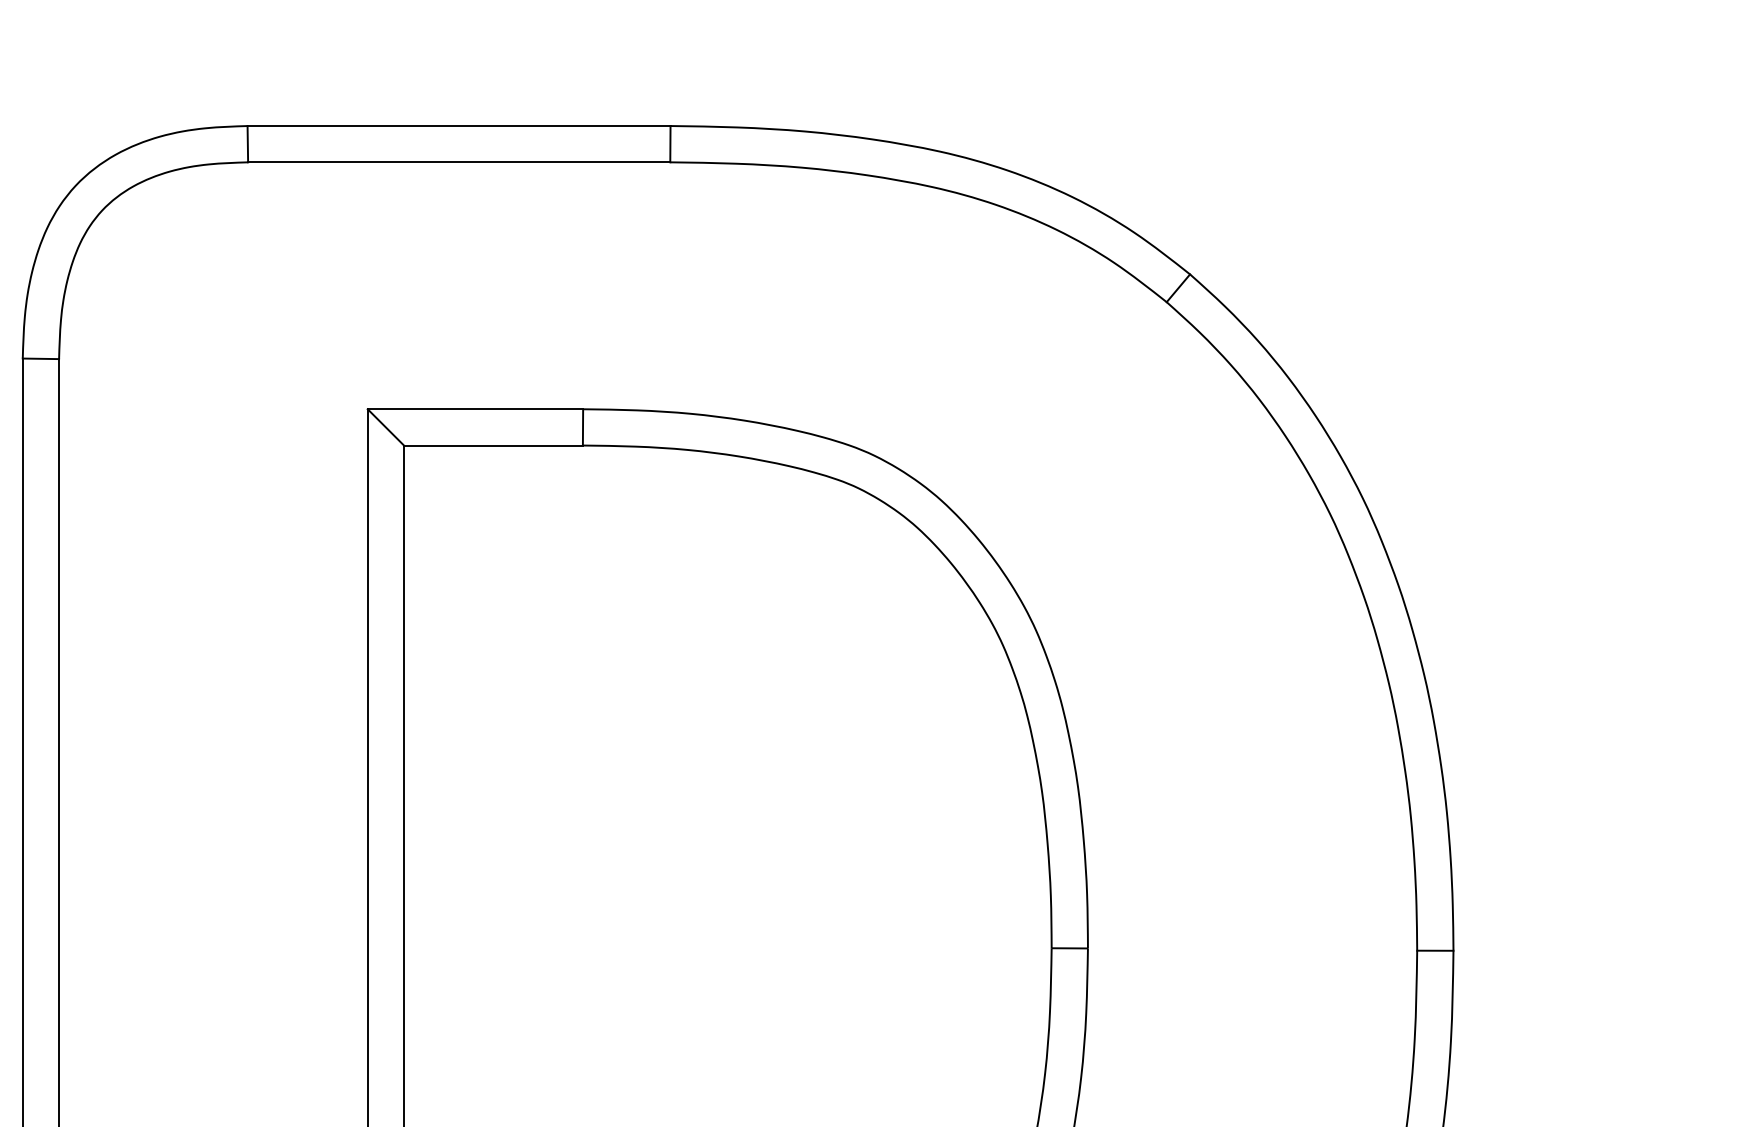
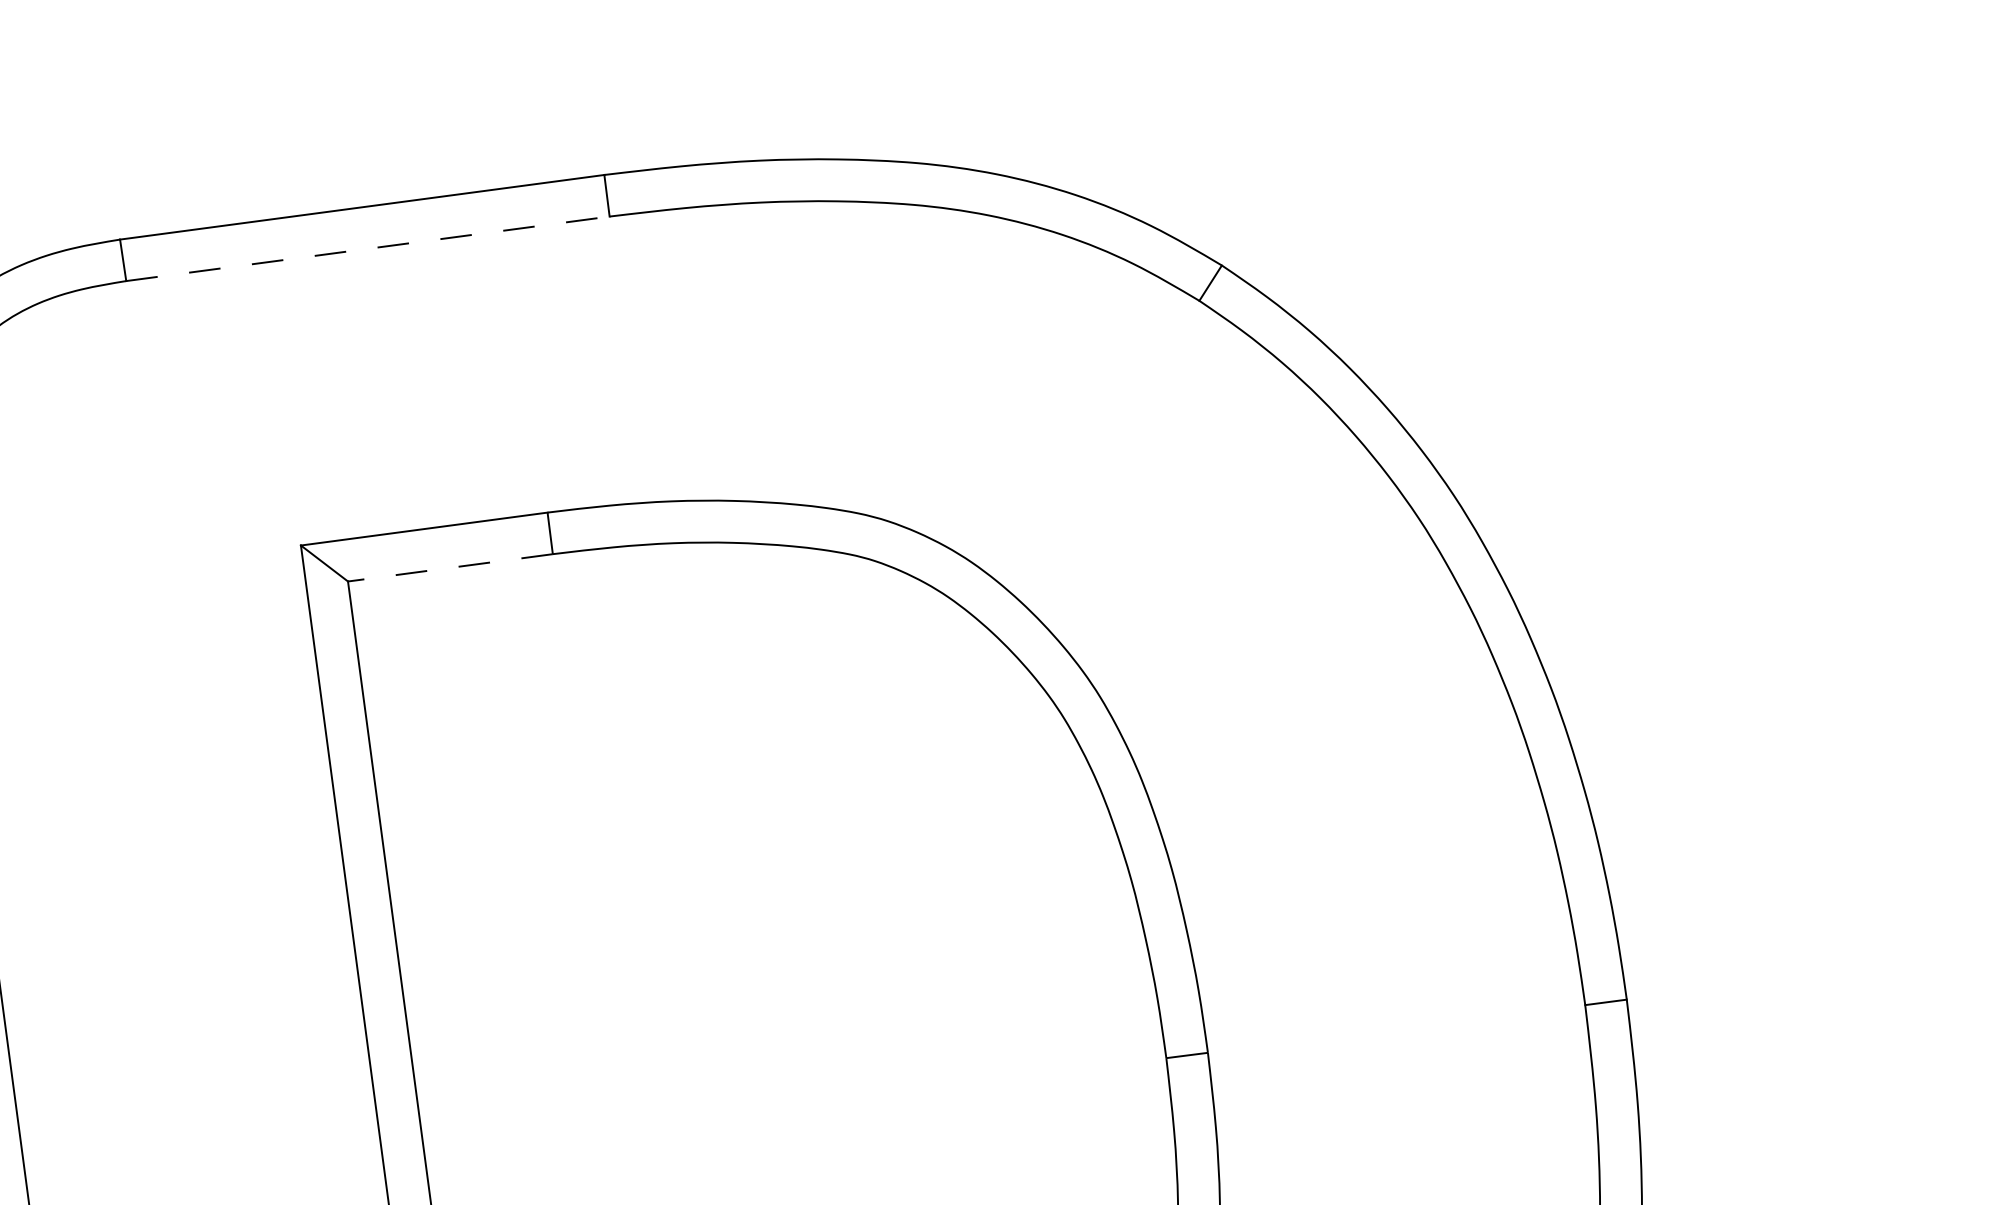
line: (459, 162) -> (368, 248), solid -> dashed
line: (492, 445) -> (449, 567), solid -> dashed

